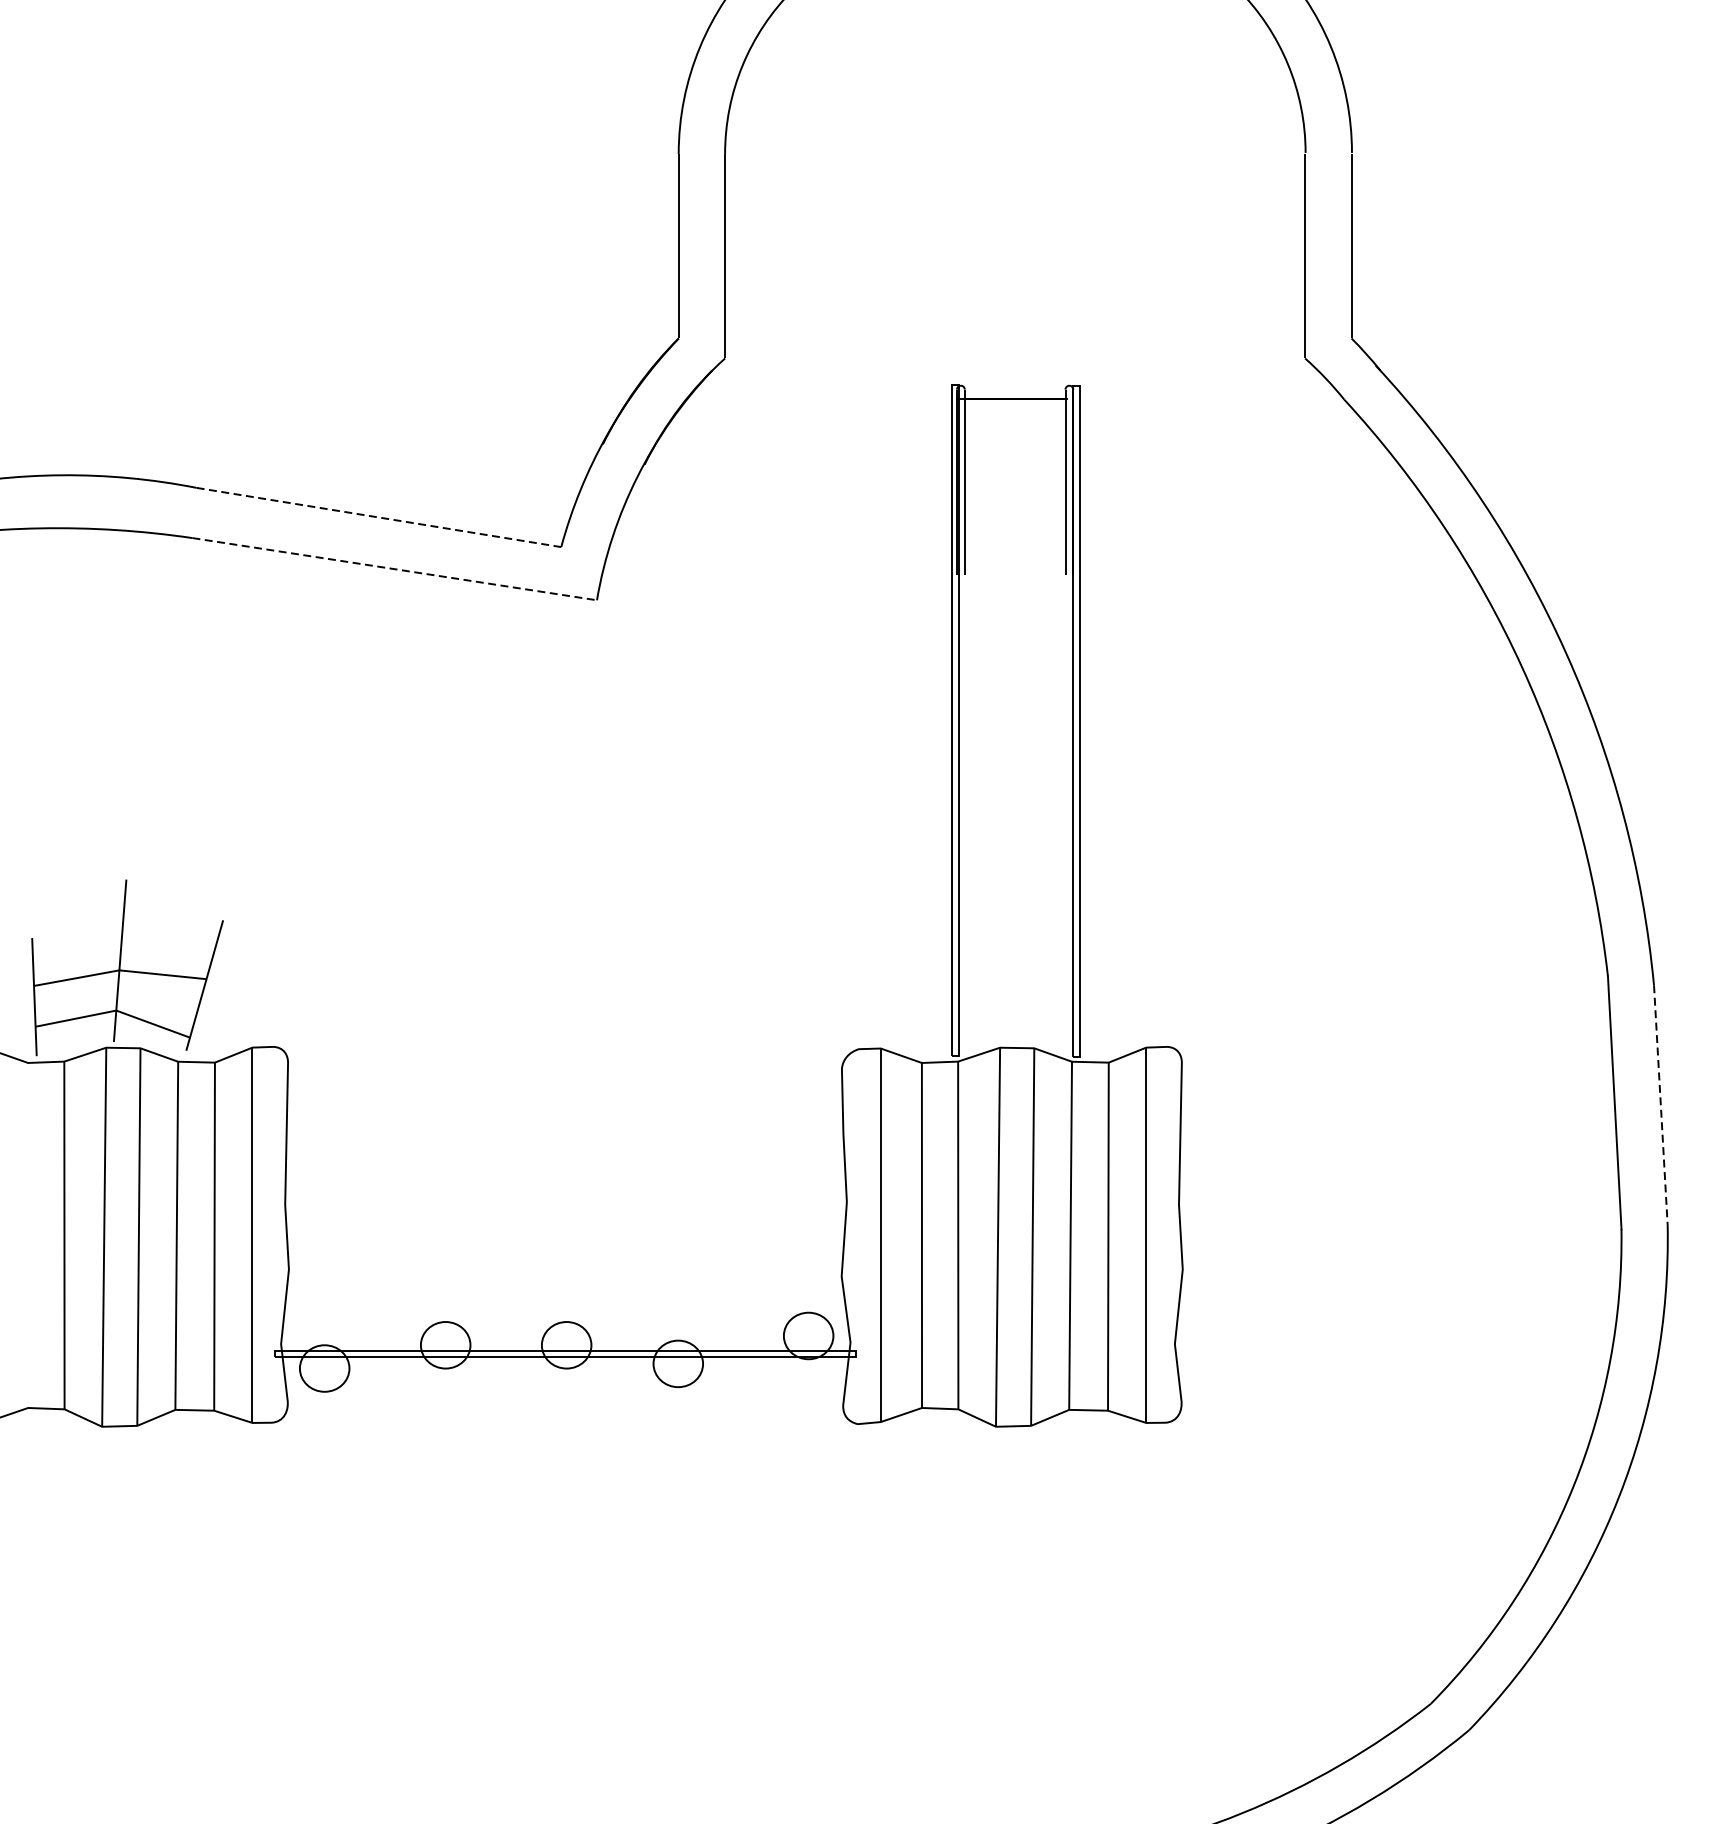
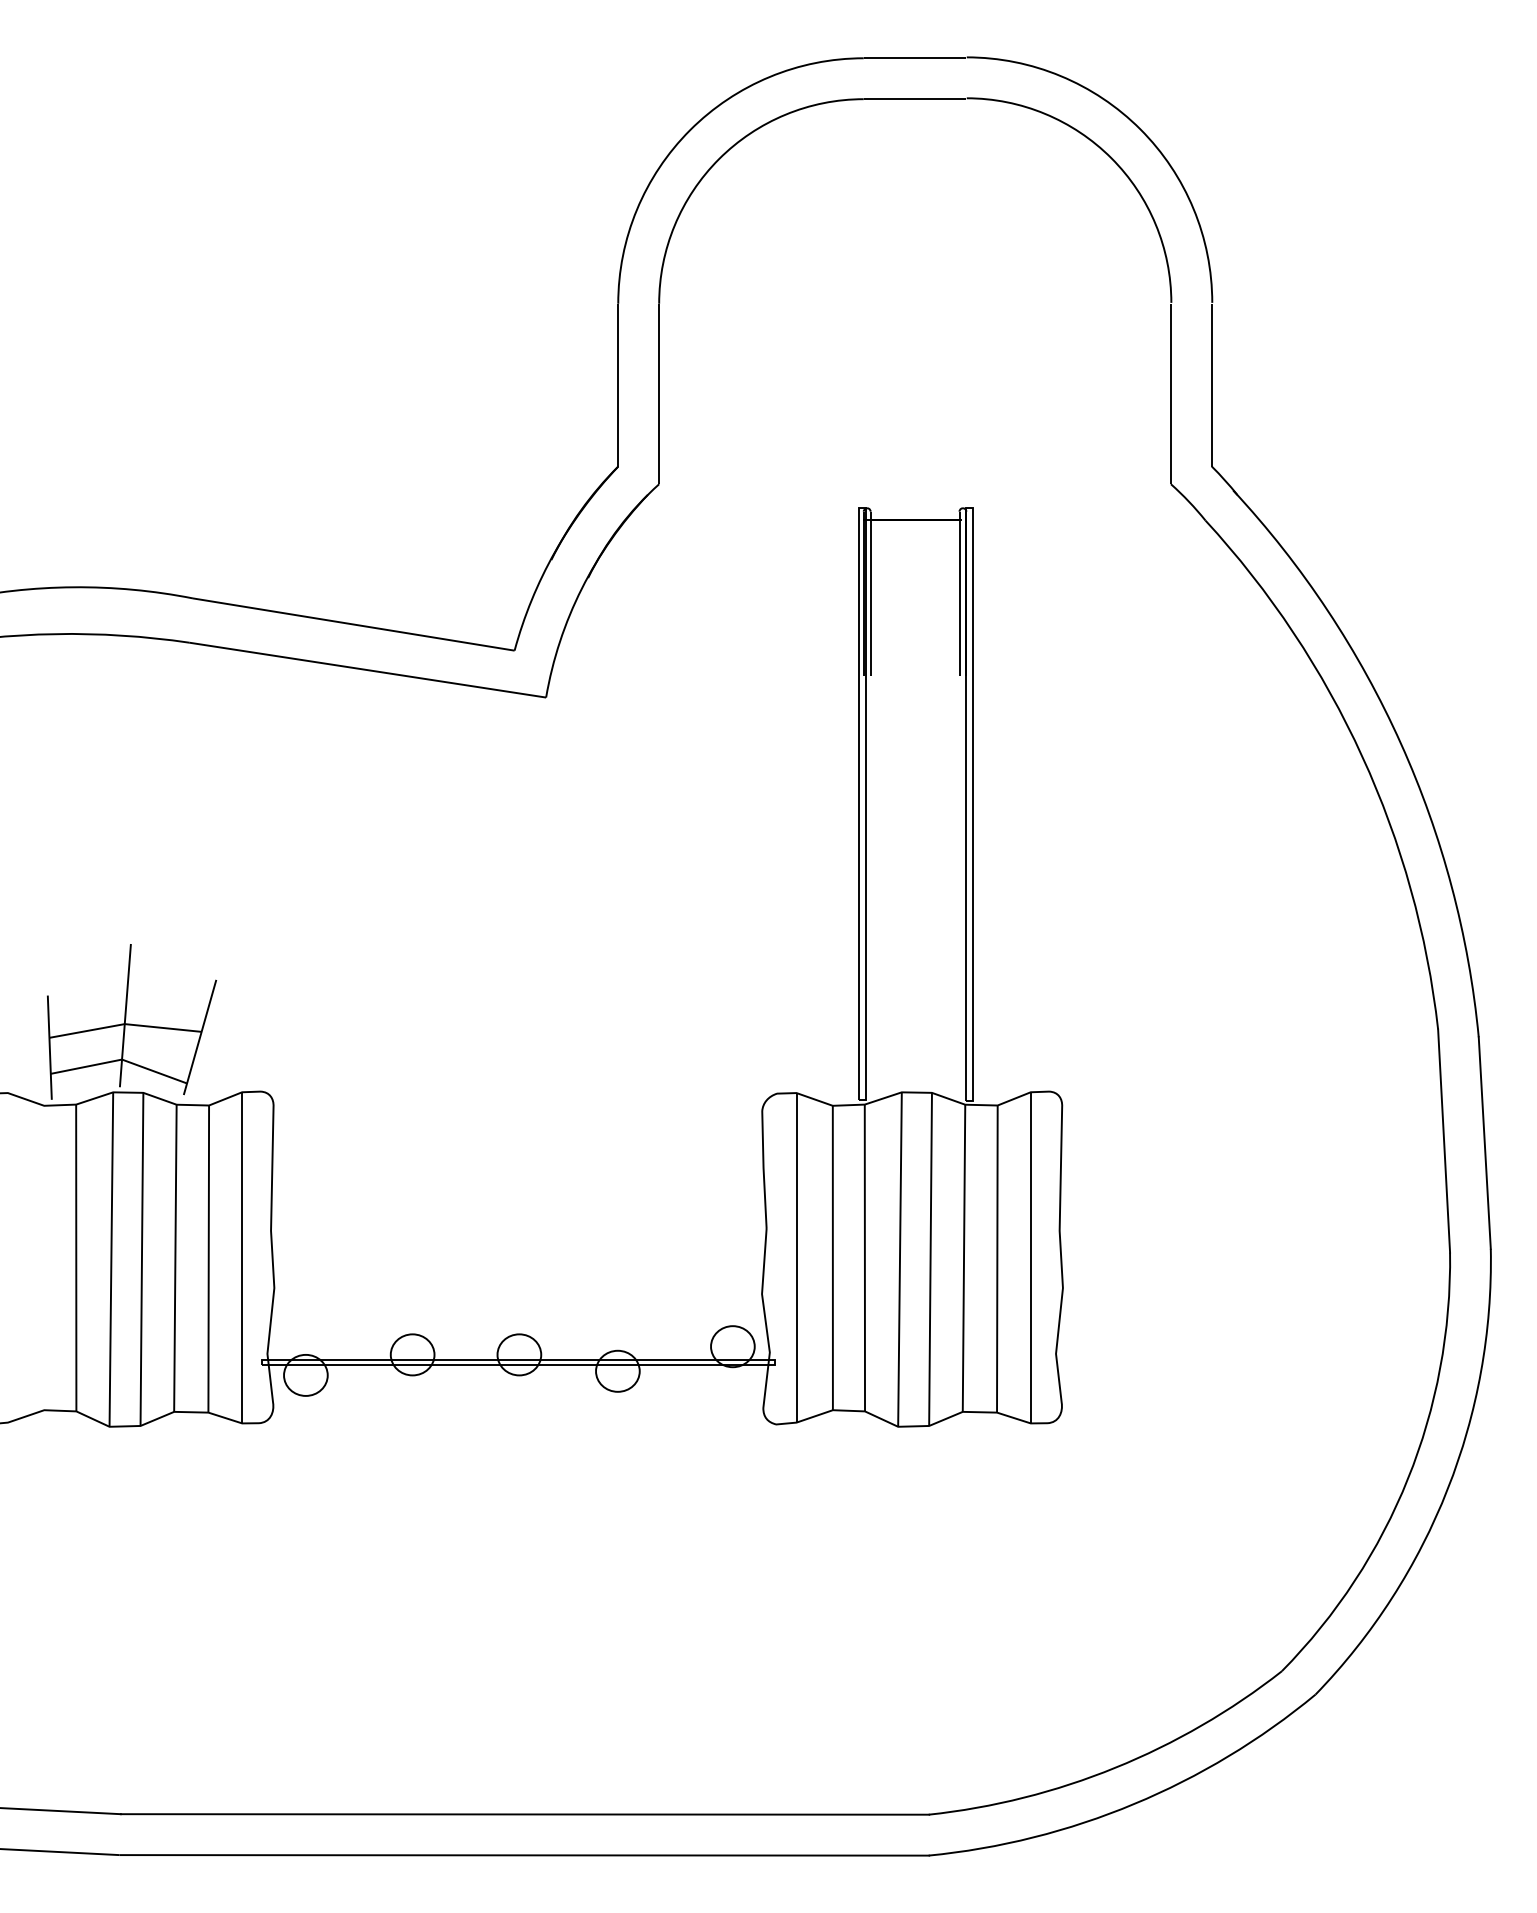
line: (378, 517) -> (353, 624), dashed -> solid
line: (394, 569) -> (367, 670), dashed -> solid
line: (1660, 1105) -> (1484, 1143), dashed -> solid

